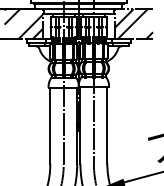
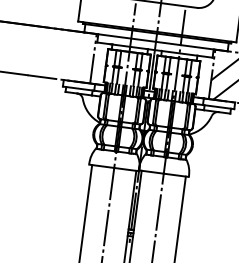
hatch: (23, 24) -> (61, 55), removed

